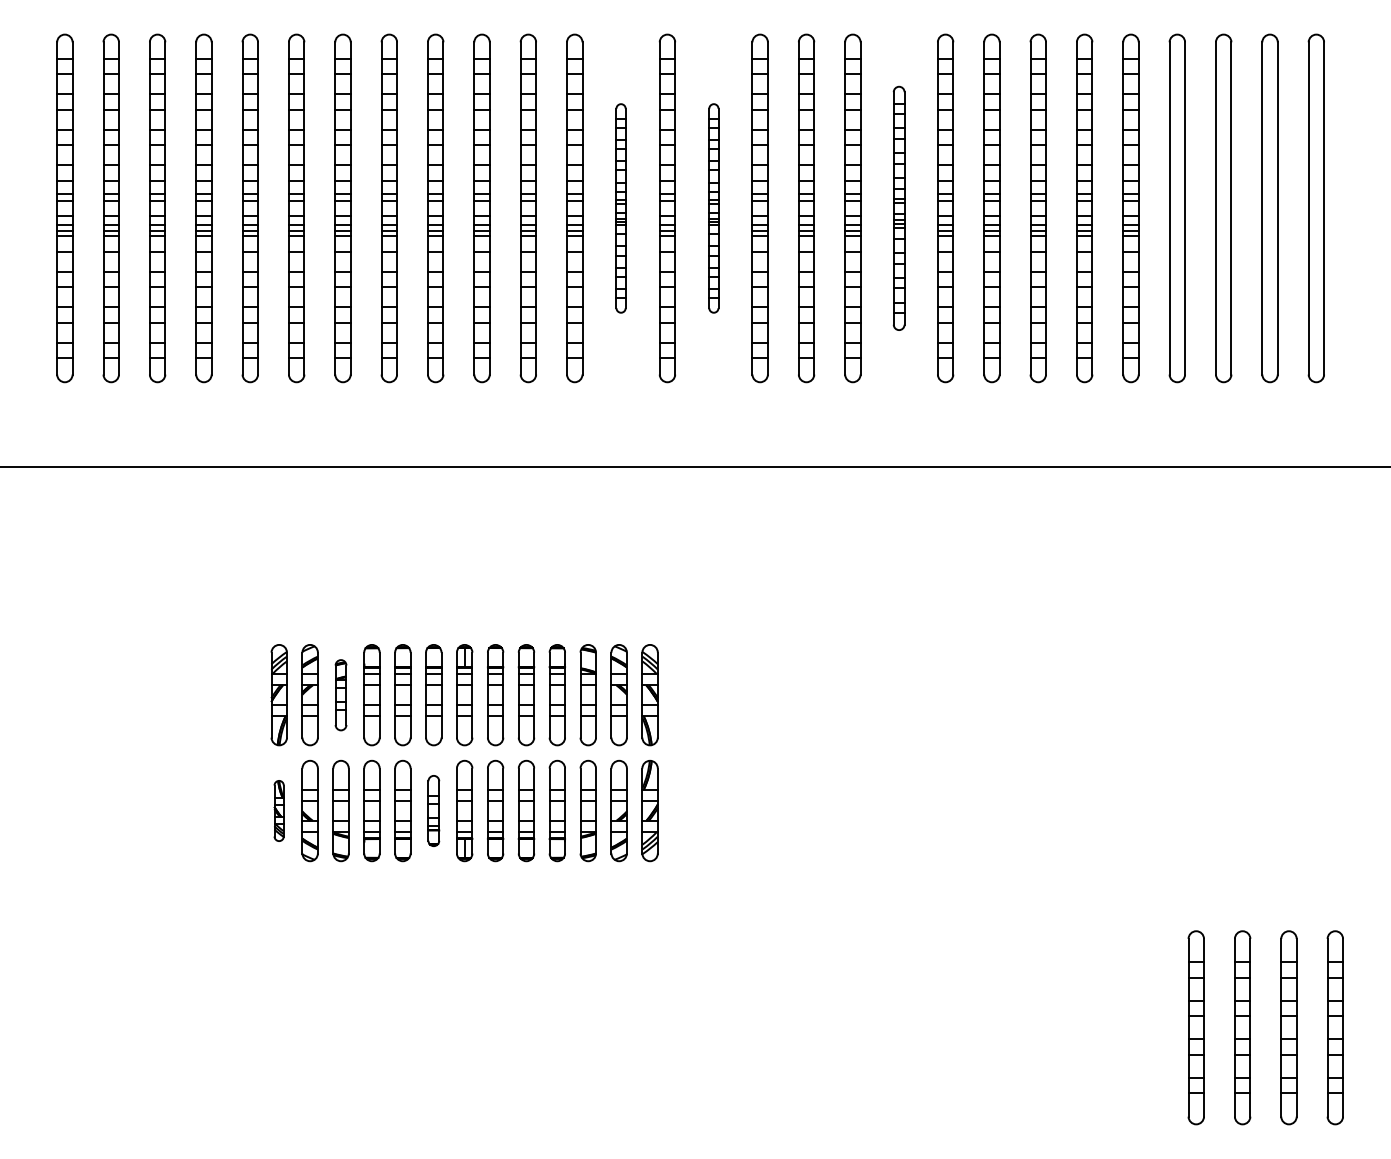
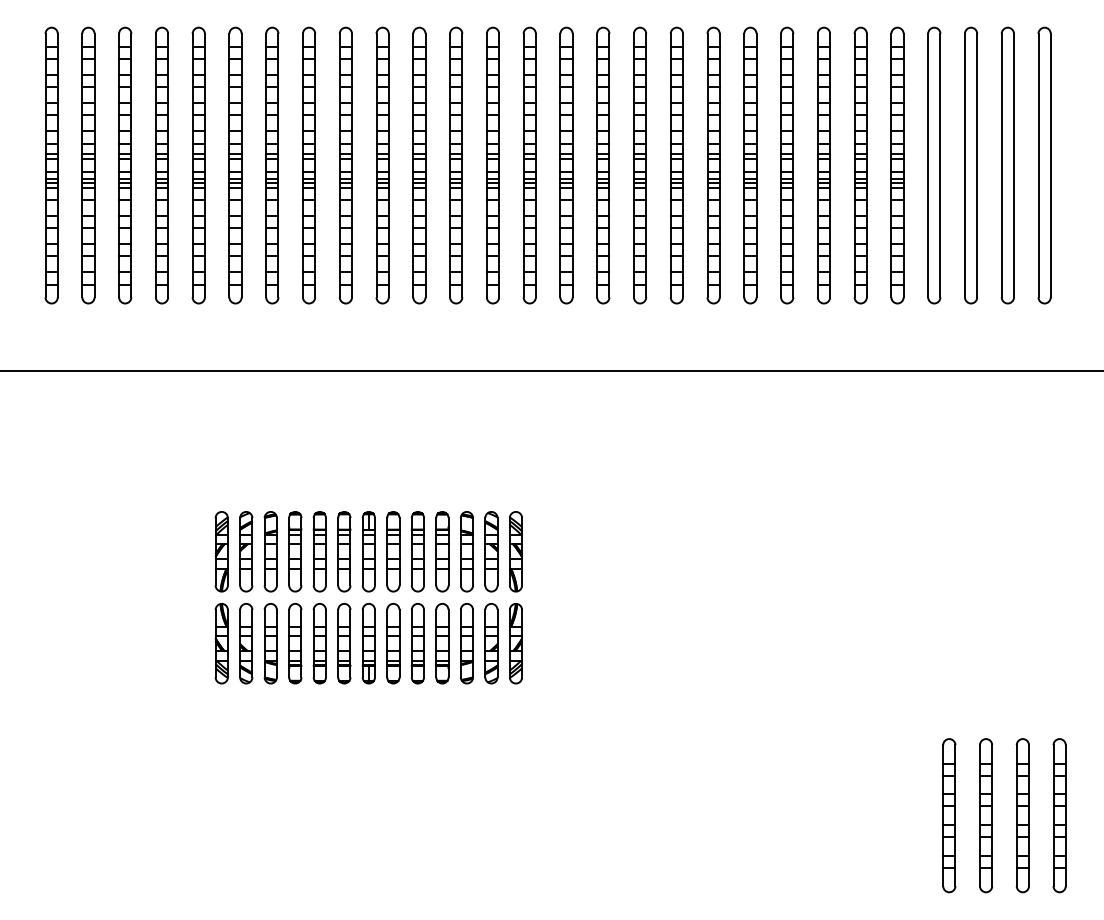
part: (620, 208) -> (492, 165), size x1.67
part: (713, 208) -> (566, 165), size x1.67
part: (898, 208) -> (713, 165), size x1.43
part: (340, 695) -> (270, 552), size x1.43
part: (278, 810) -> (221, 643), size x1.67
part: (433, 810) -> (344, 643), size x1.43

